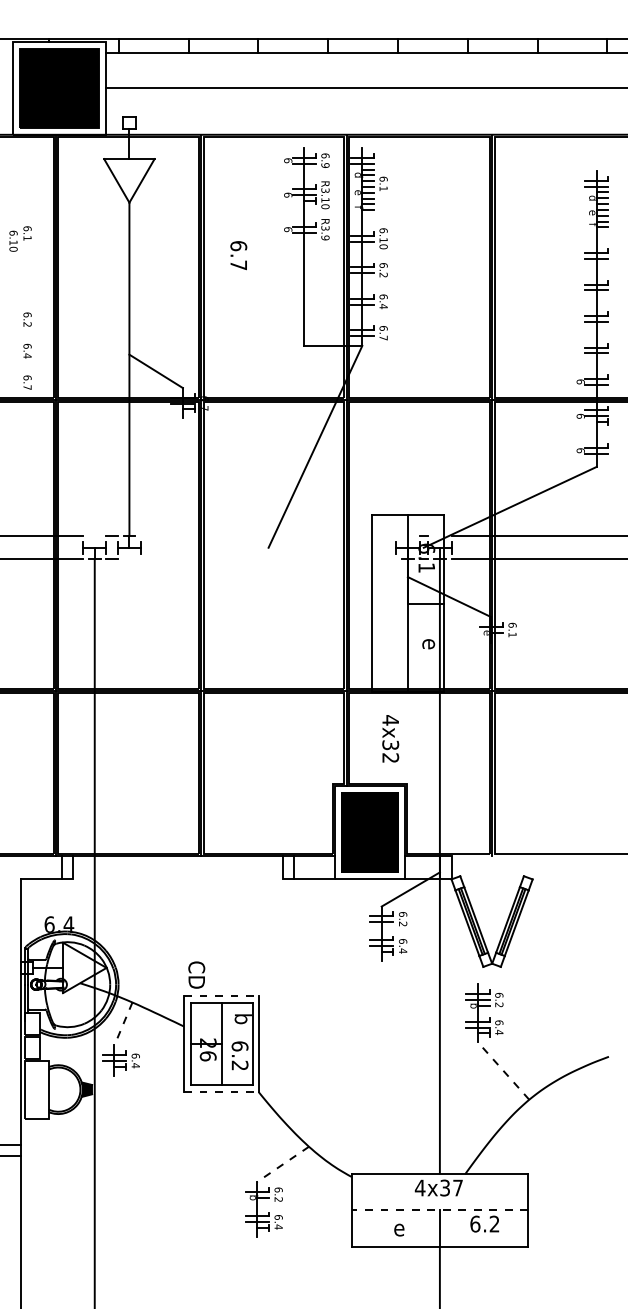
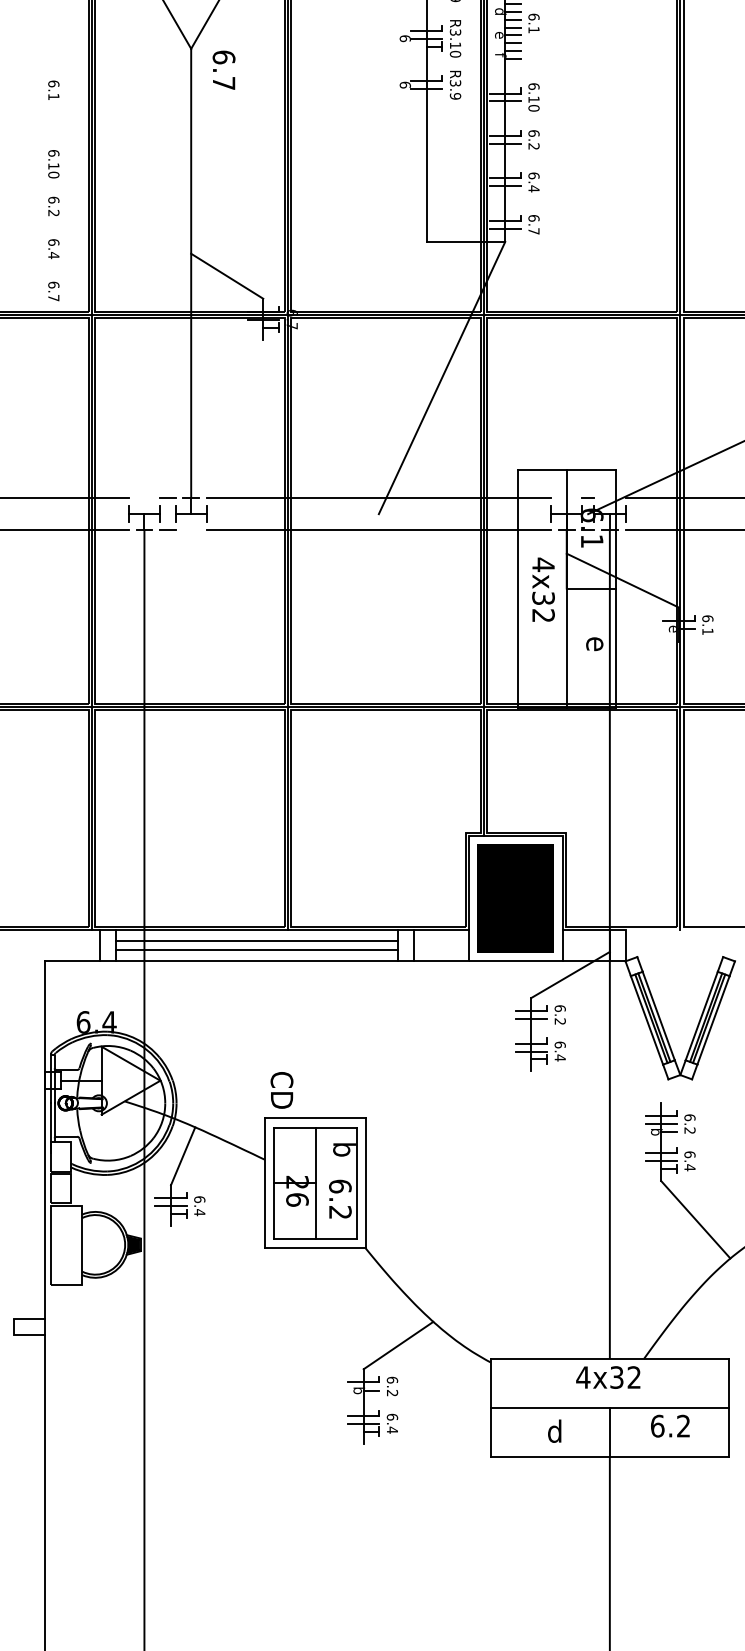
text: (13, 240) -> (53, 163), moved
text: (238, 255) -> (223, 70), moved
line: (268, 536) -> (378, 498), added
line: (268, 559) -> (378, 529), added
text: (390, 738) -> (543, 589), moved
line: (177, 864) -> (256, 941), added
line: (177, 871) -> (256, 950), added
line: (177, 879) -> (256, 961), added
line: (221, 995) -> (315, 1117), dashed -> solid
line: (123, 1024) -> (183, 1157), dashed -> solid
line: (503, 1070) -> (695, 1219), dashed -> solid
line: (221, 1092) -> (315, 1248), dashed -> solid
line: (282, 1164) -> (397, 1345), dashed -> solid
text: (457, 1187) -> (633, 1376), 4x37 -> 4x32
line: (439, 1210) -> (609, 1407), dashed -> solid
text: (399, 1227) -> (555, 1430), e -> d

